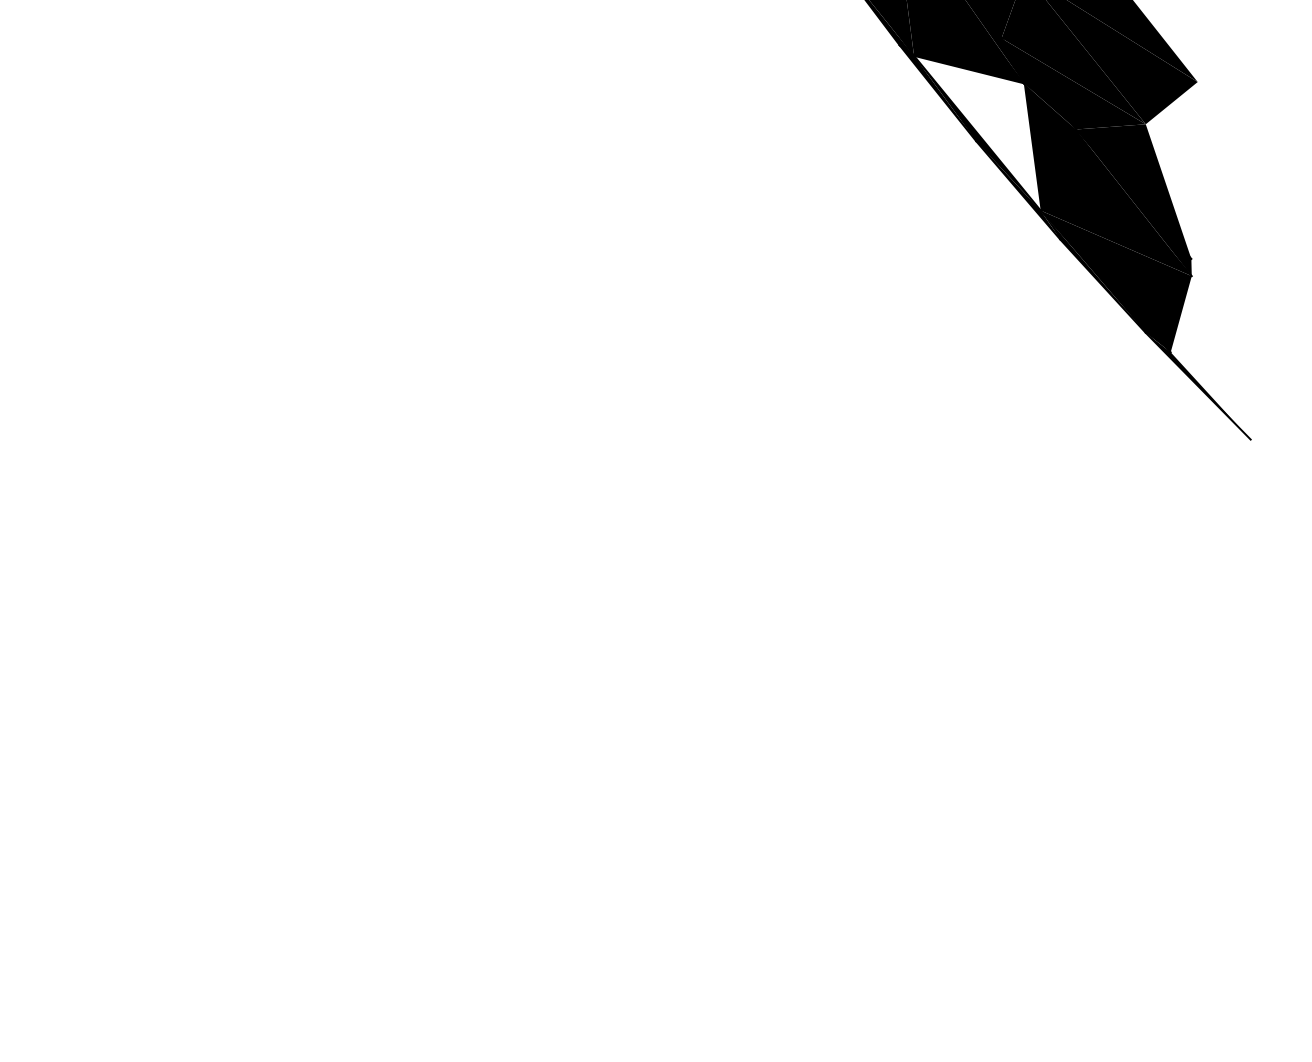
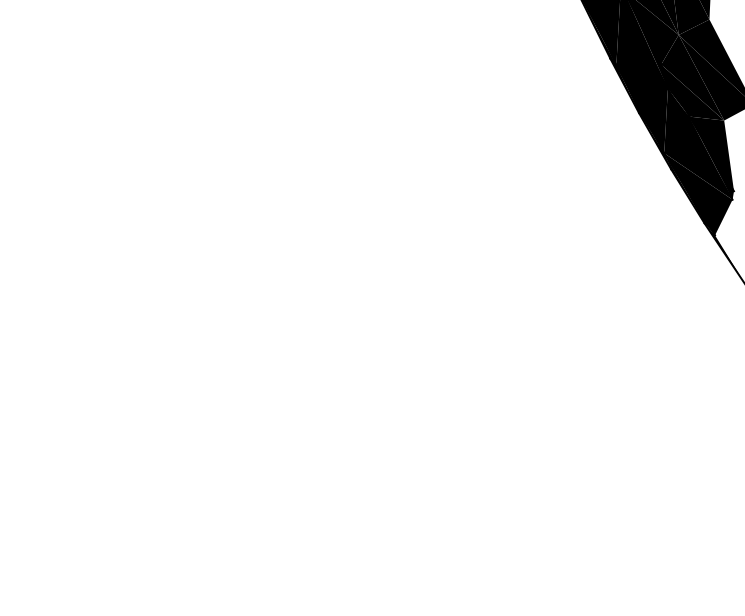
fill: (979, 133) -> (641, 109), added

